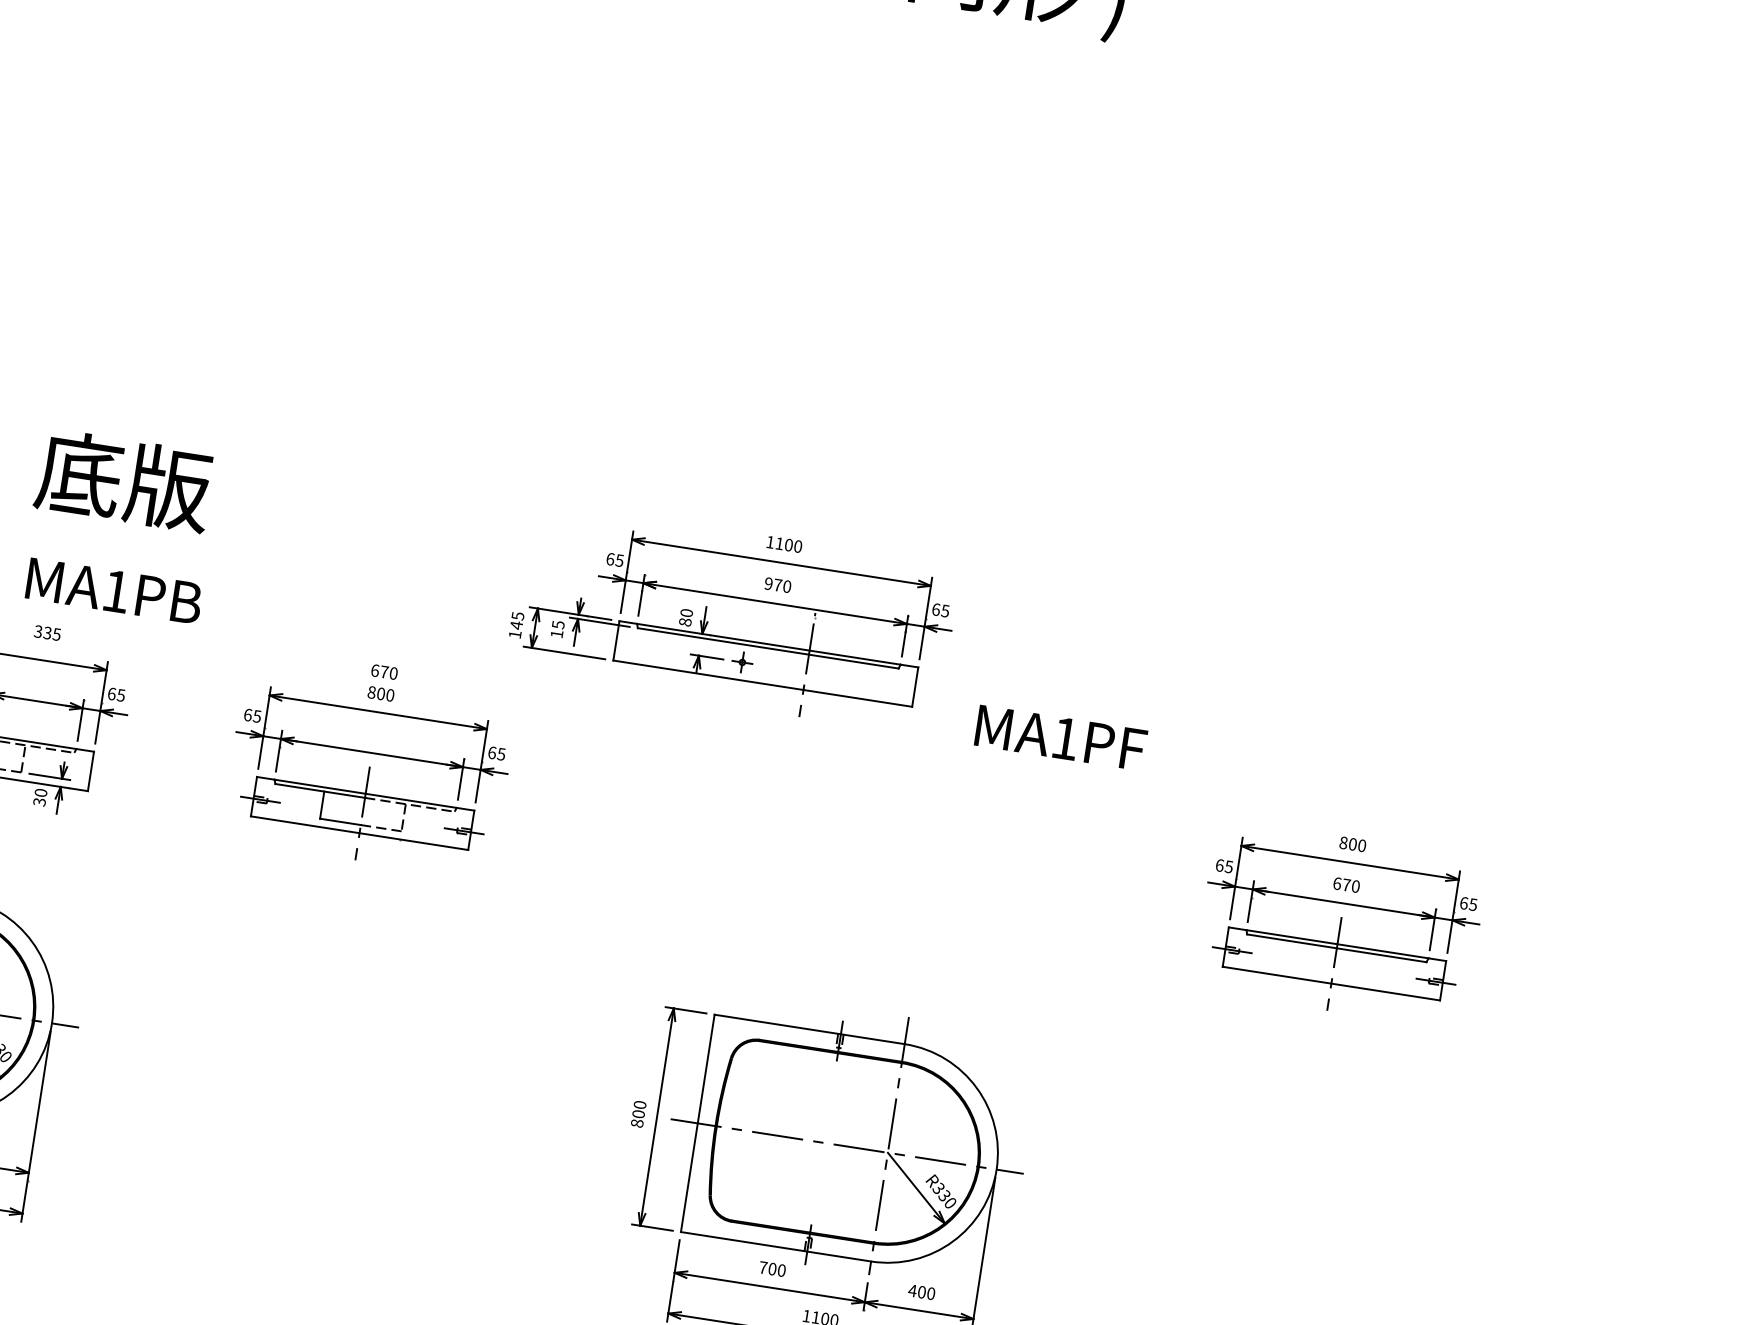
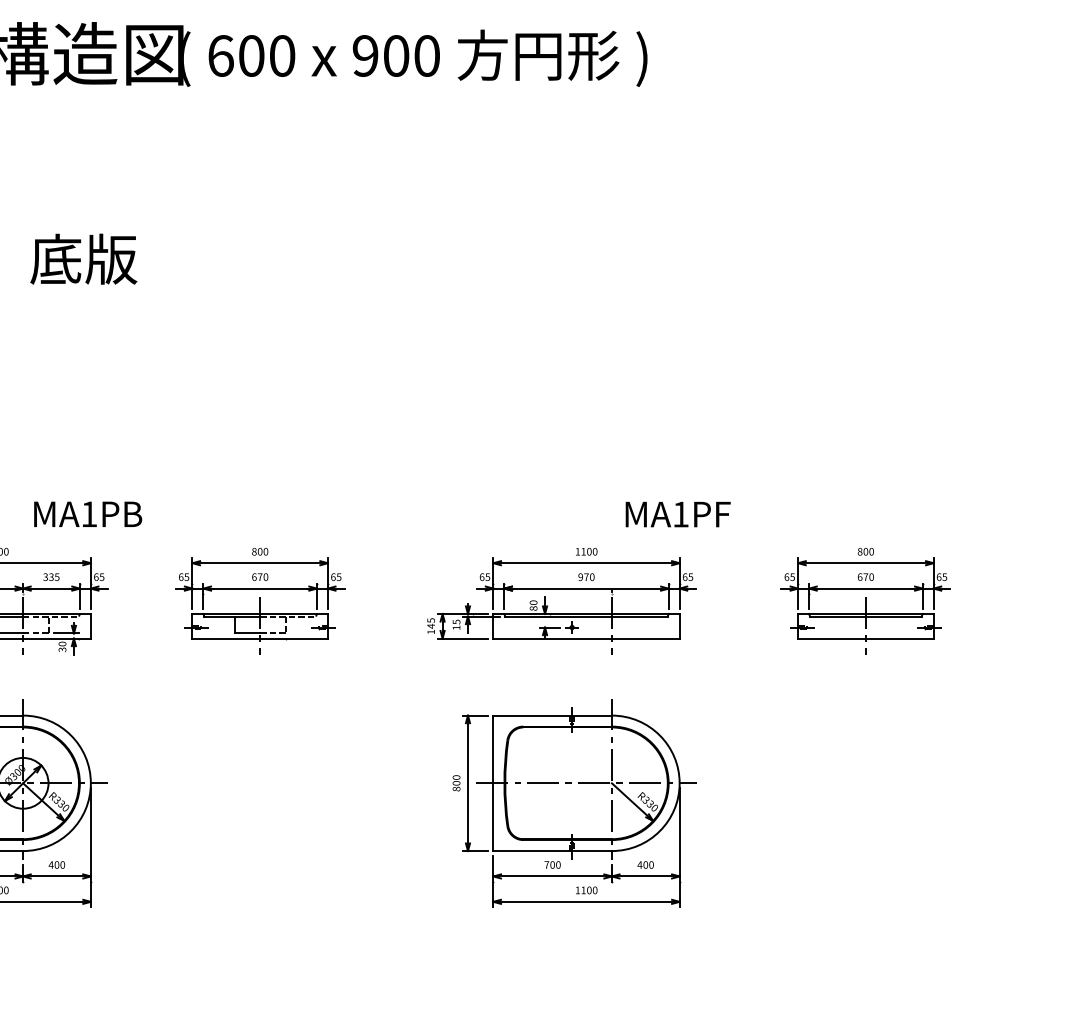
text: (124, 479) -> (83, 258), moved
part: (734, 598) -> (561, 589), moved
text: (47, 632) -> (51, 576), moved
text: (385, 671) -> (260, 576), moved

